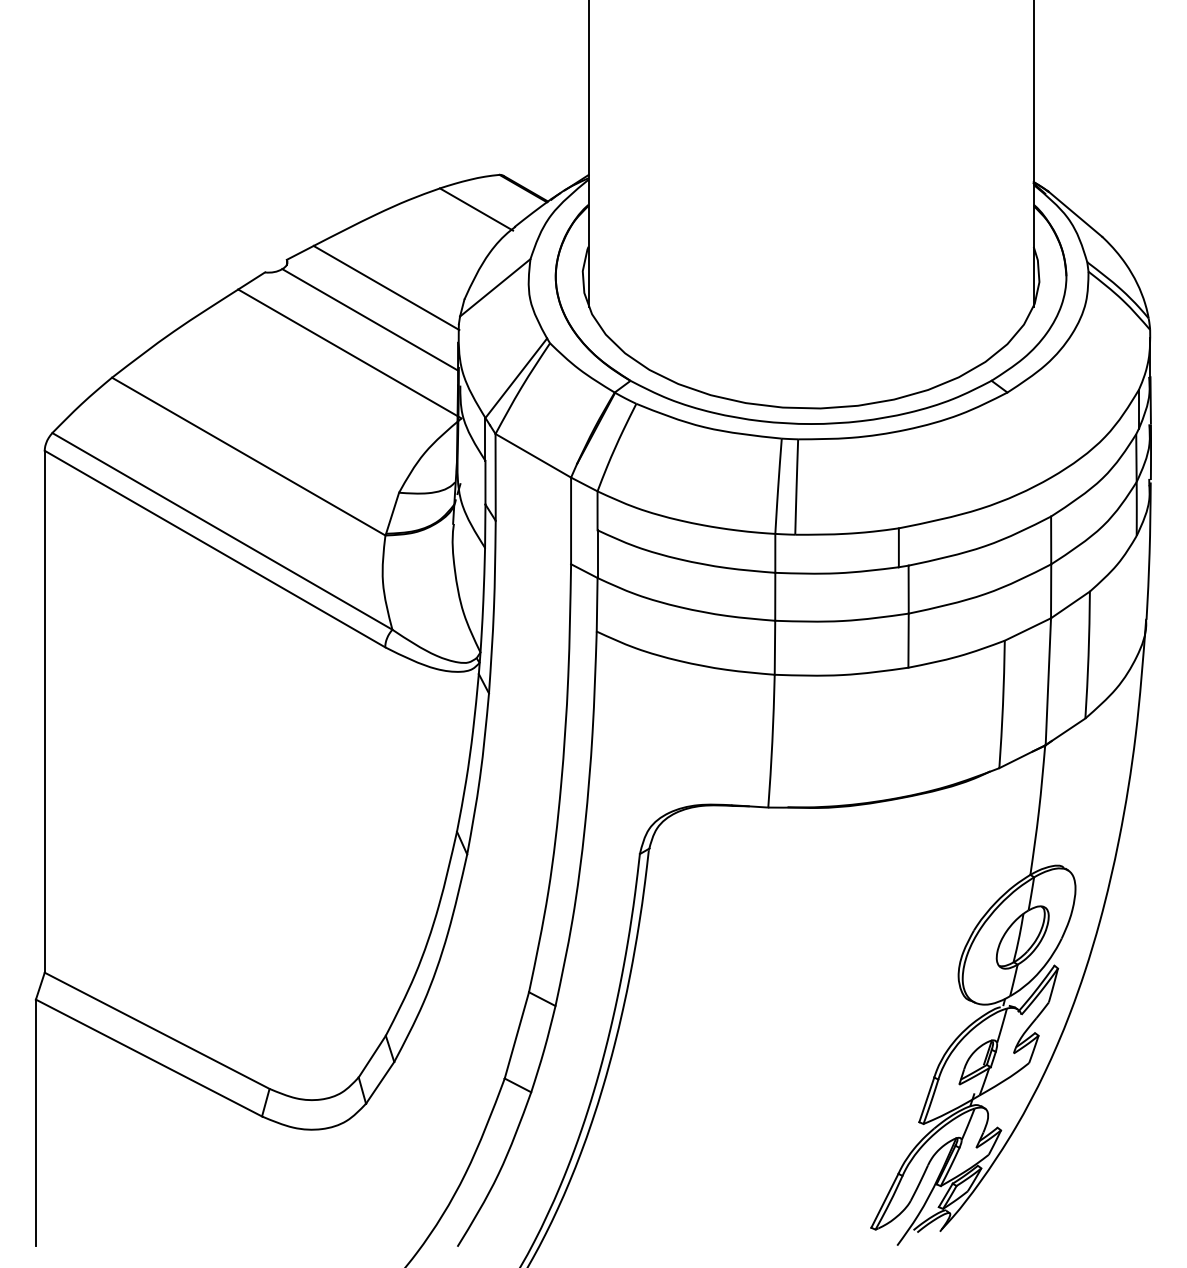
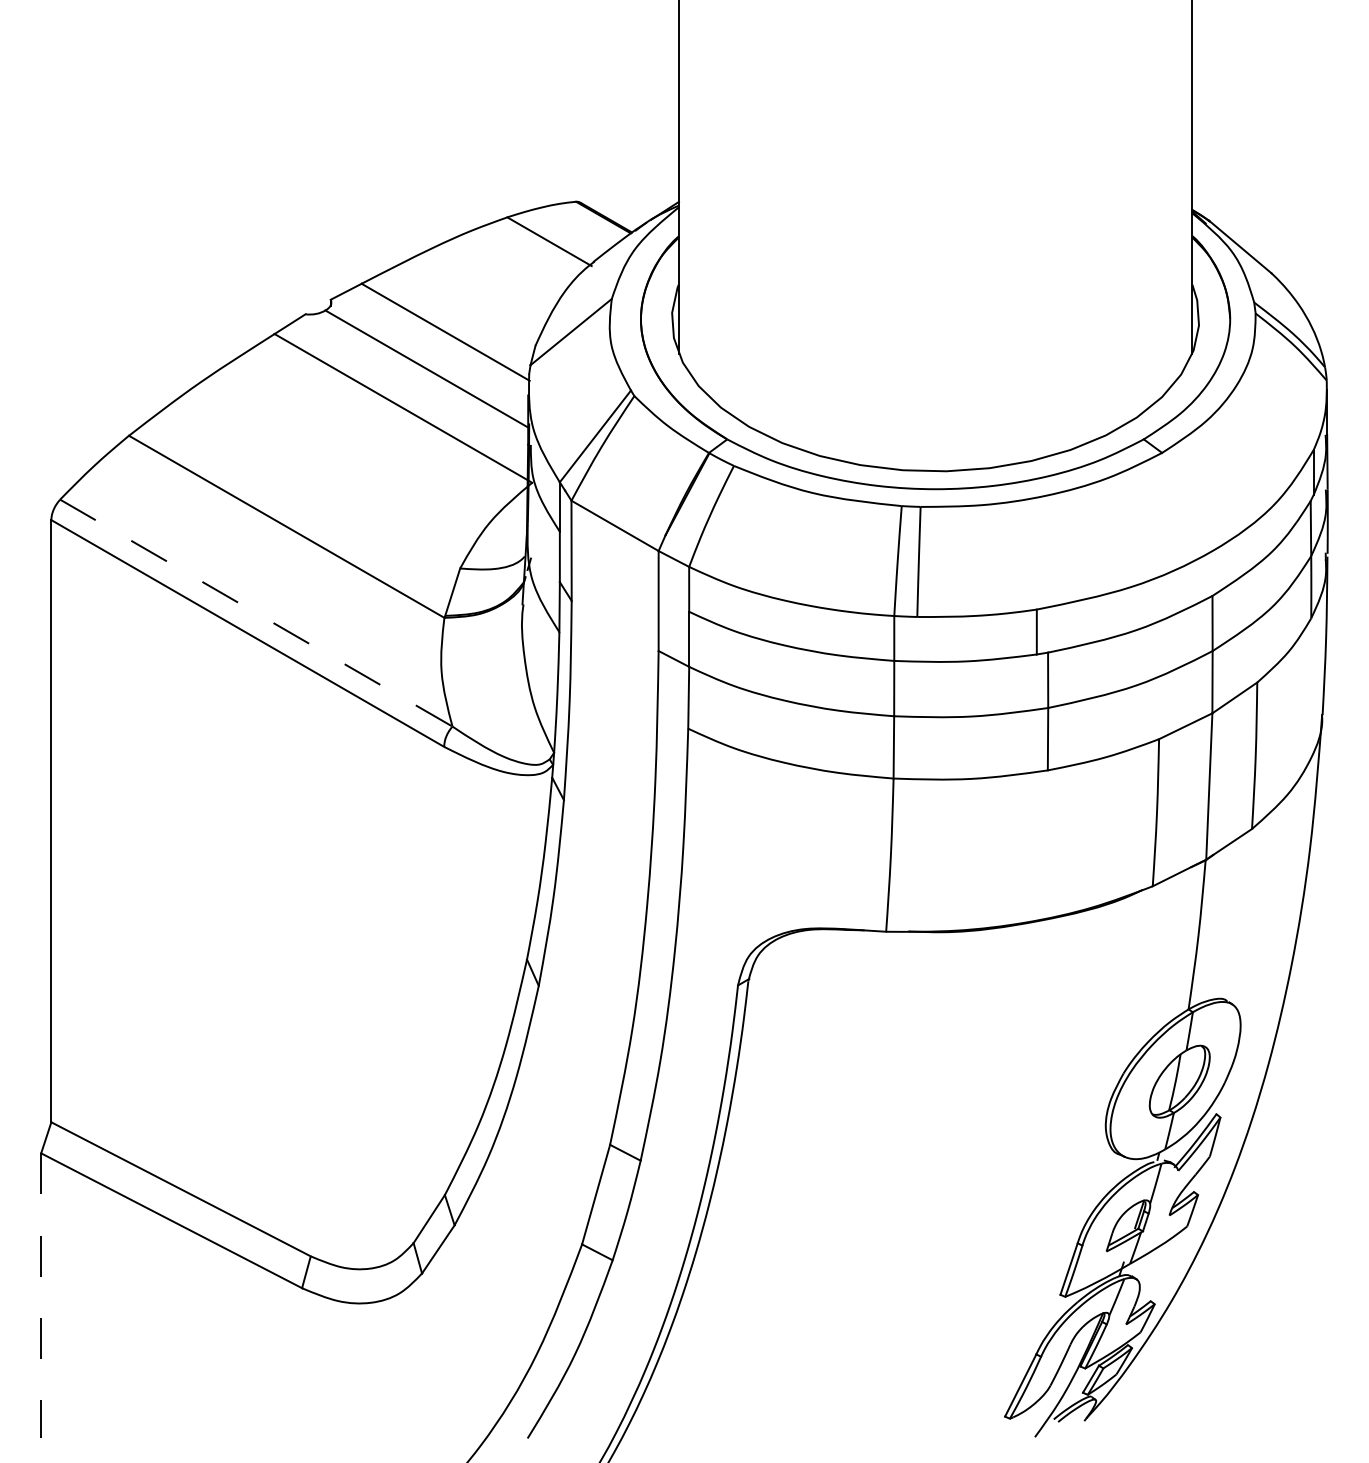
line: (222, 531) -> (256, 613), solid -> dashed
line: (36, 1123) -> (41, 1296), solid -> dashed

